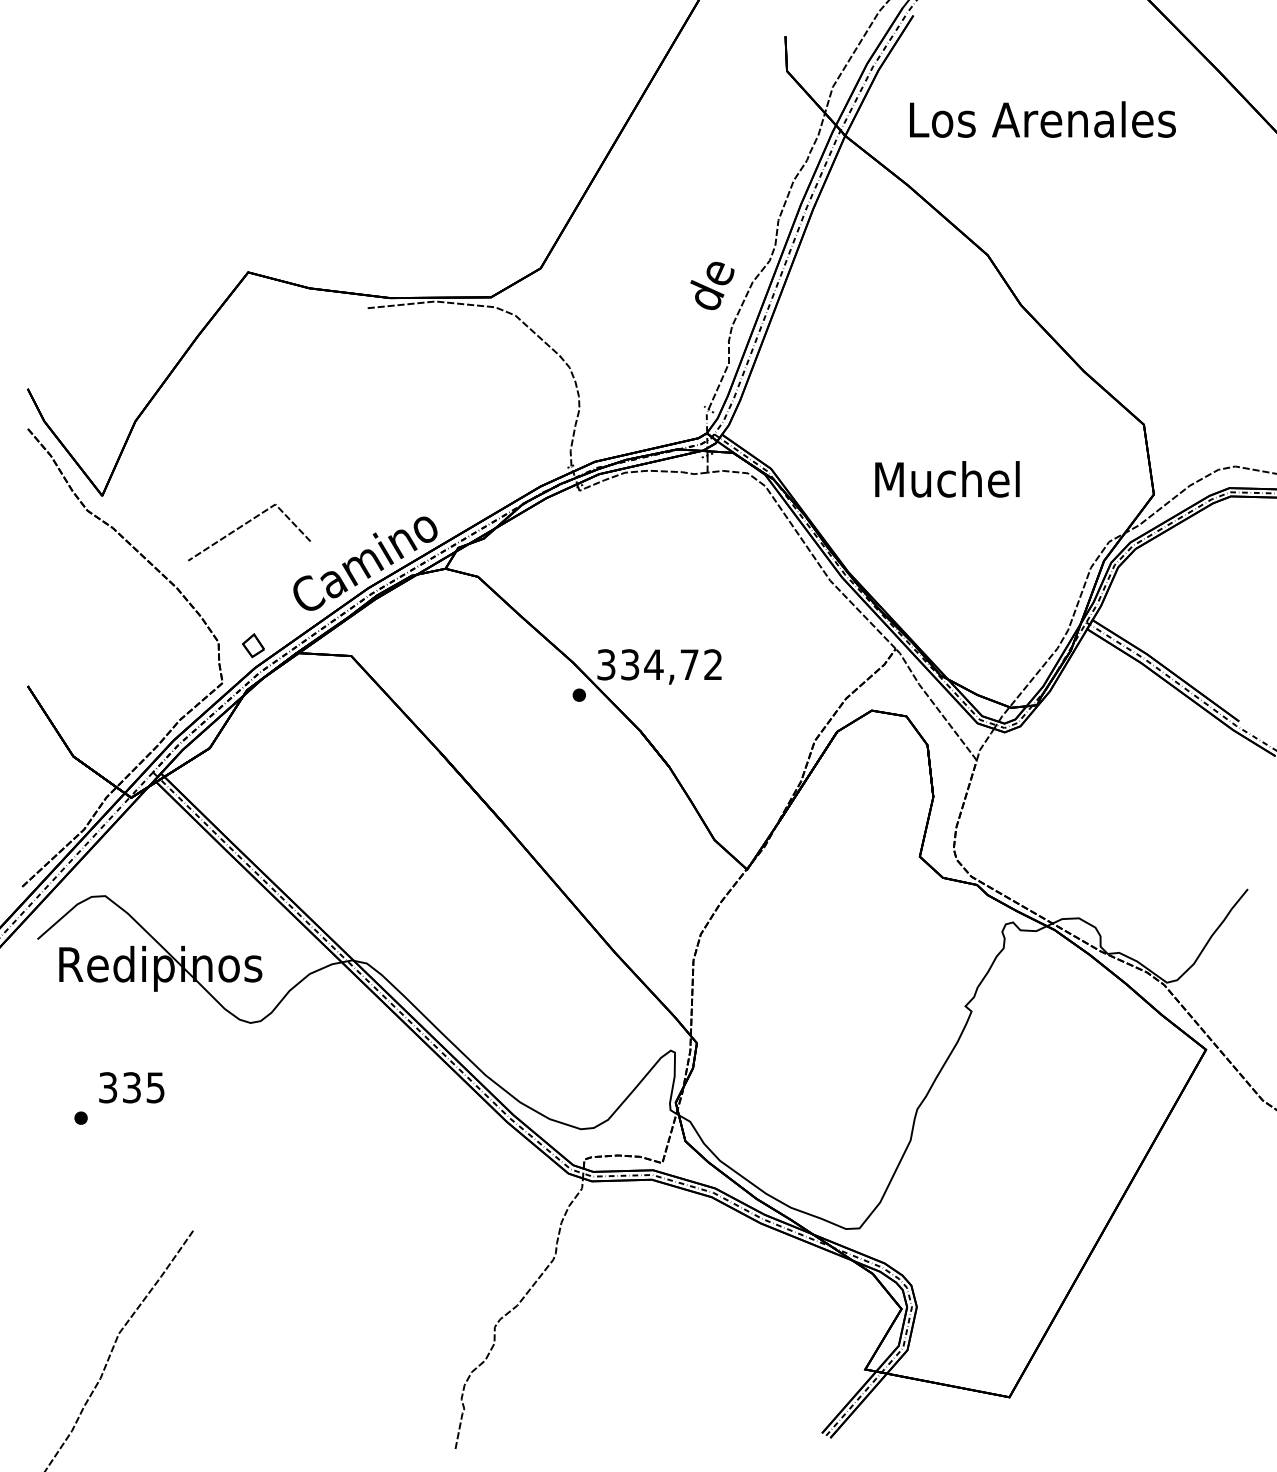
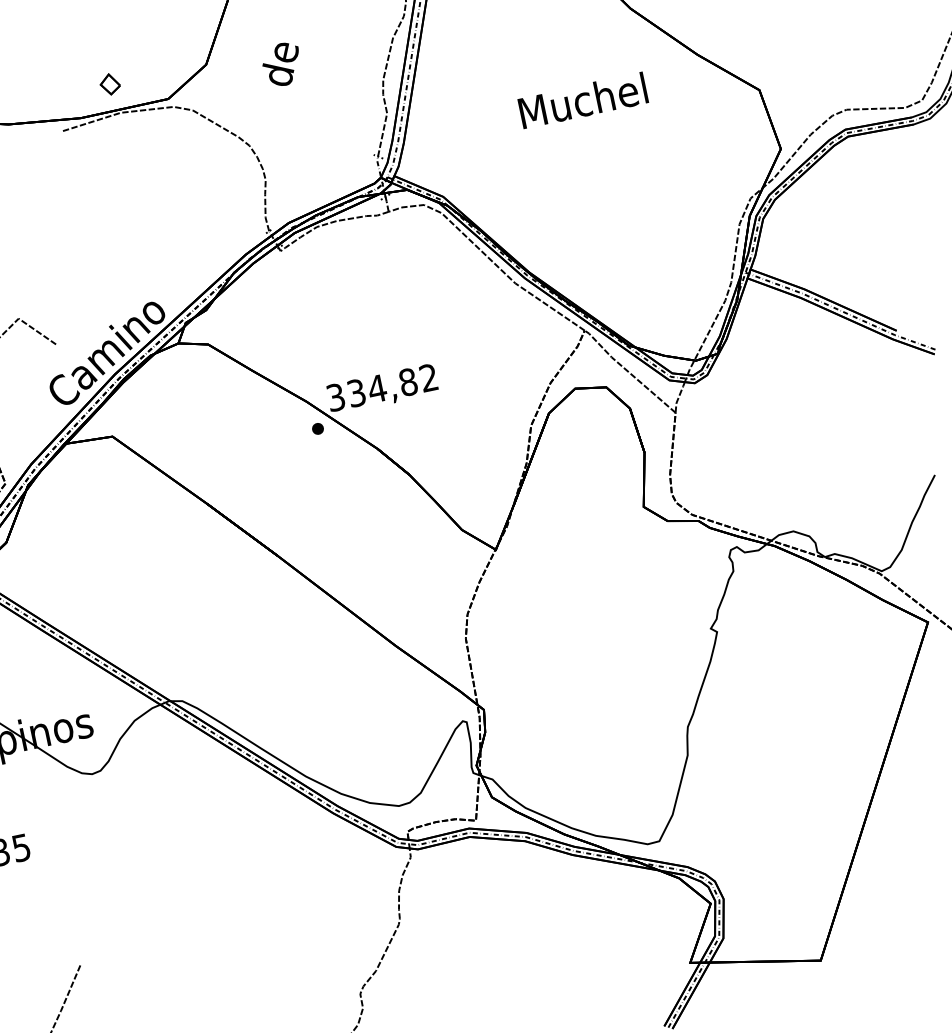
text: (712, 286) -> (282, 65), moved
text: (947, 479) -> (583, 100), moved
part: (253, 645) -> (110, 84), moved
text: (689, 664) -> (408, 381), 334,72 -> 334,82

